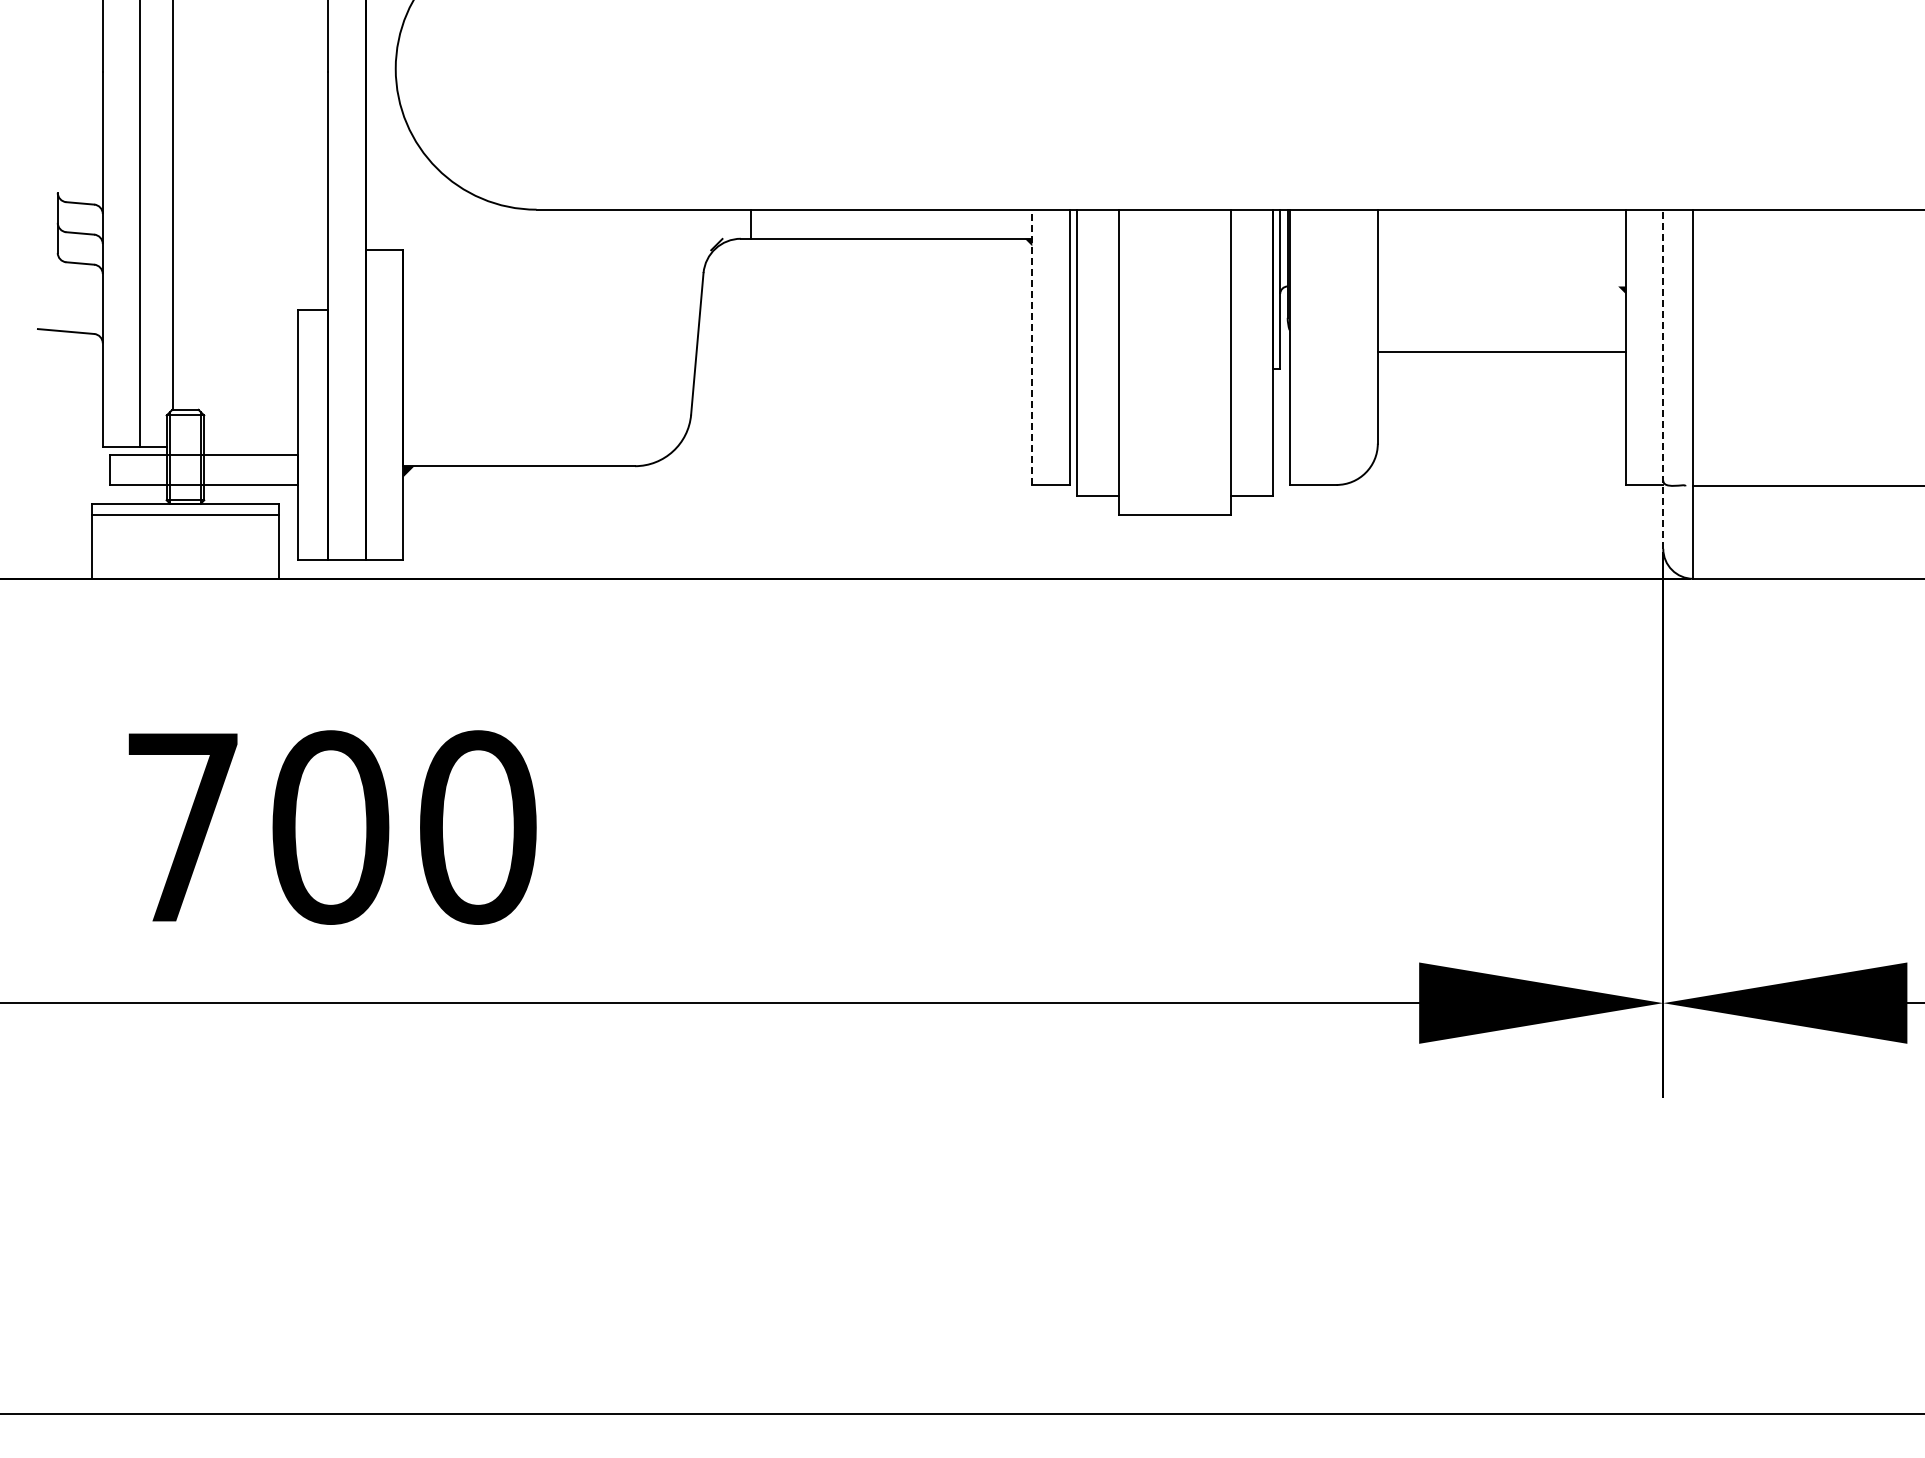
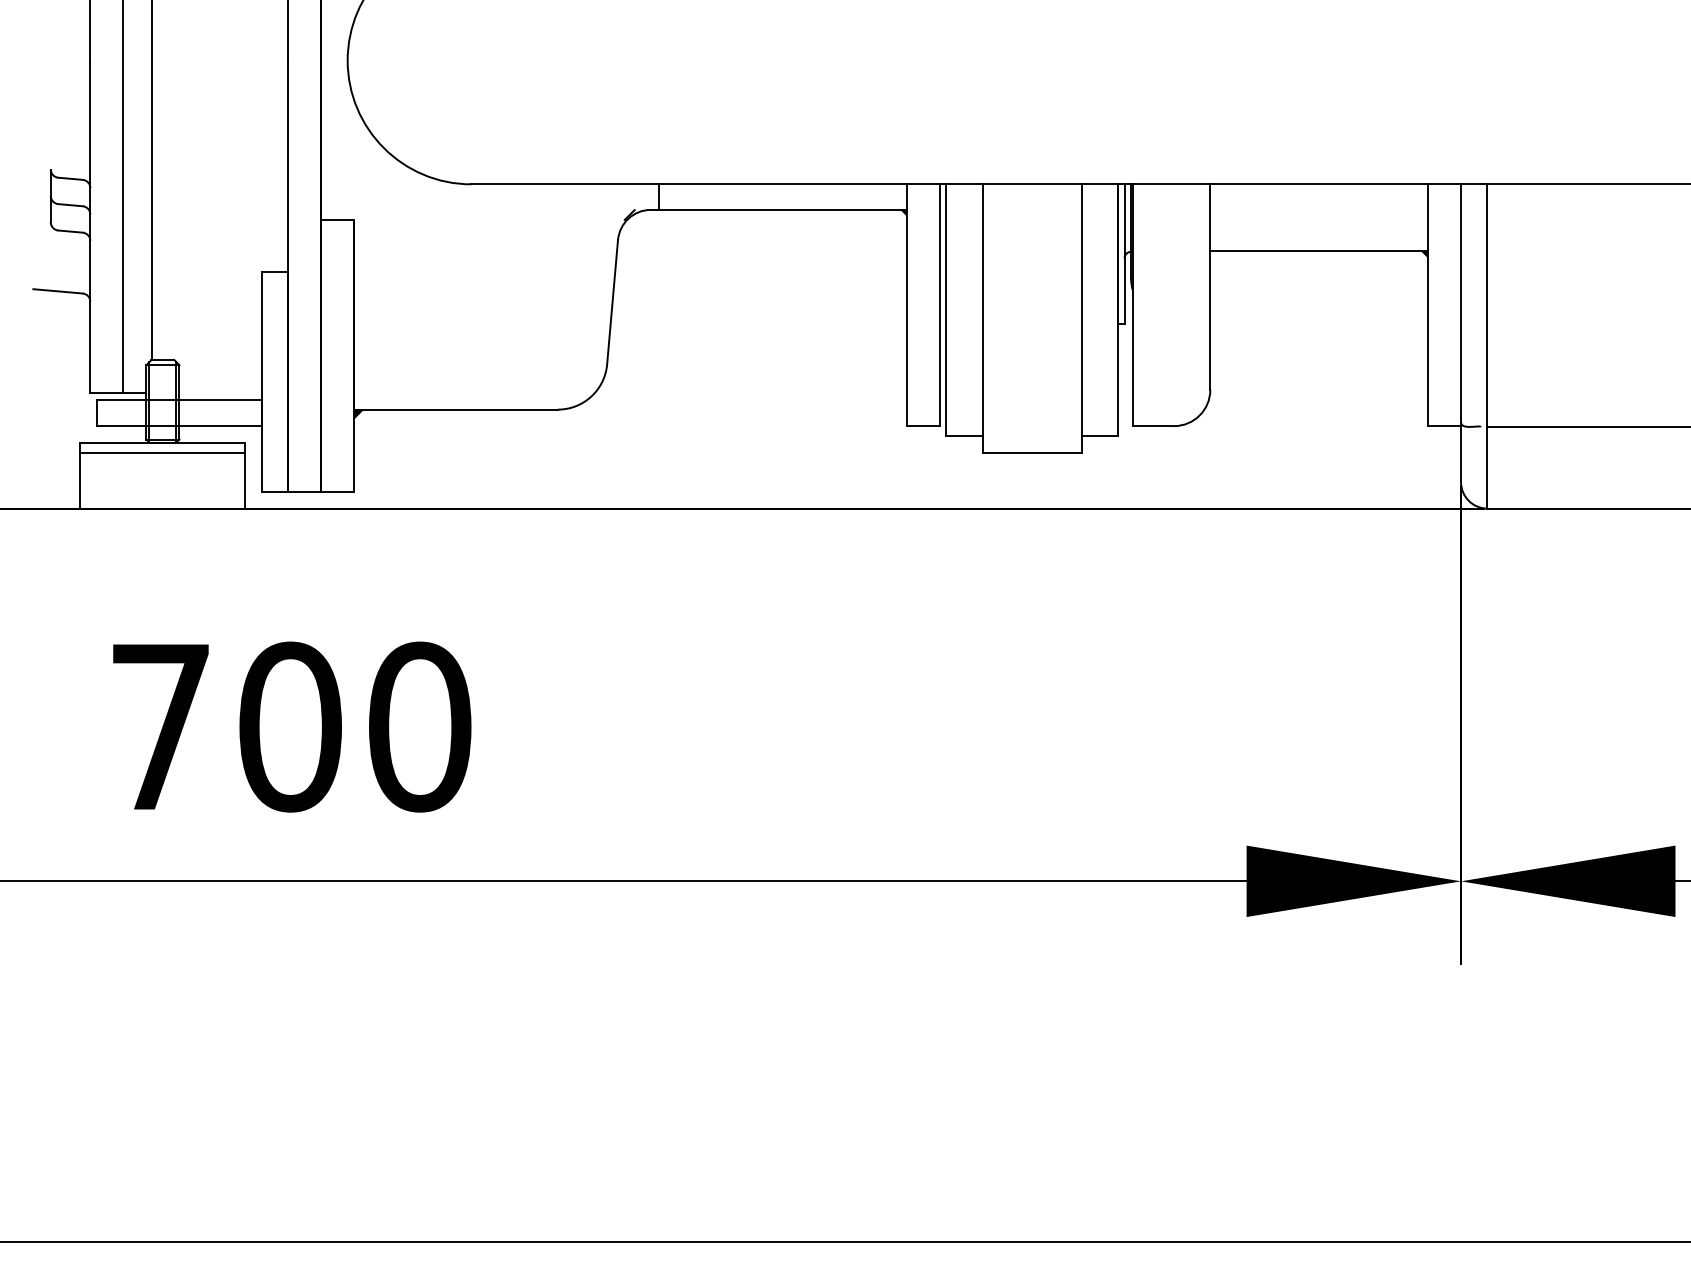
line: (1032, 347) -> (906, 305), dashed -> solid
line: (1501, 351) -> (1318, 250), moved
line: (1663, 379) -> (1461, 333), dashed -> solid

